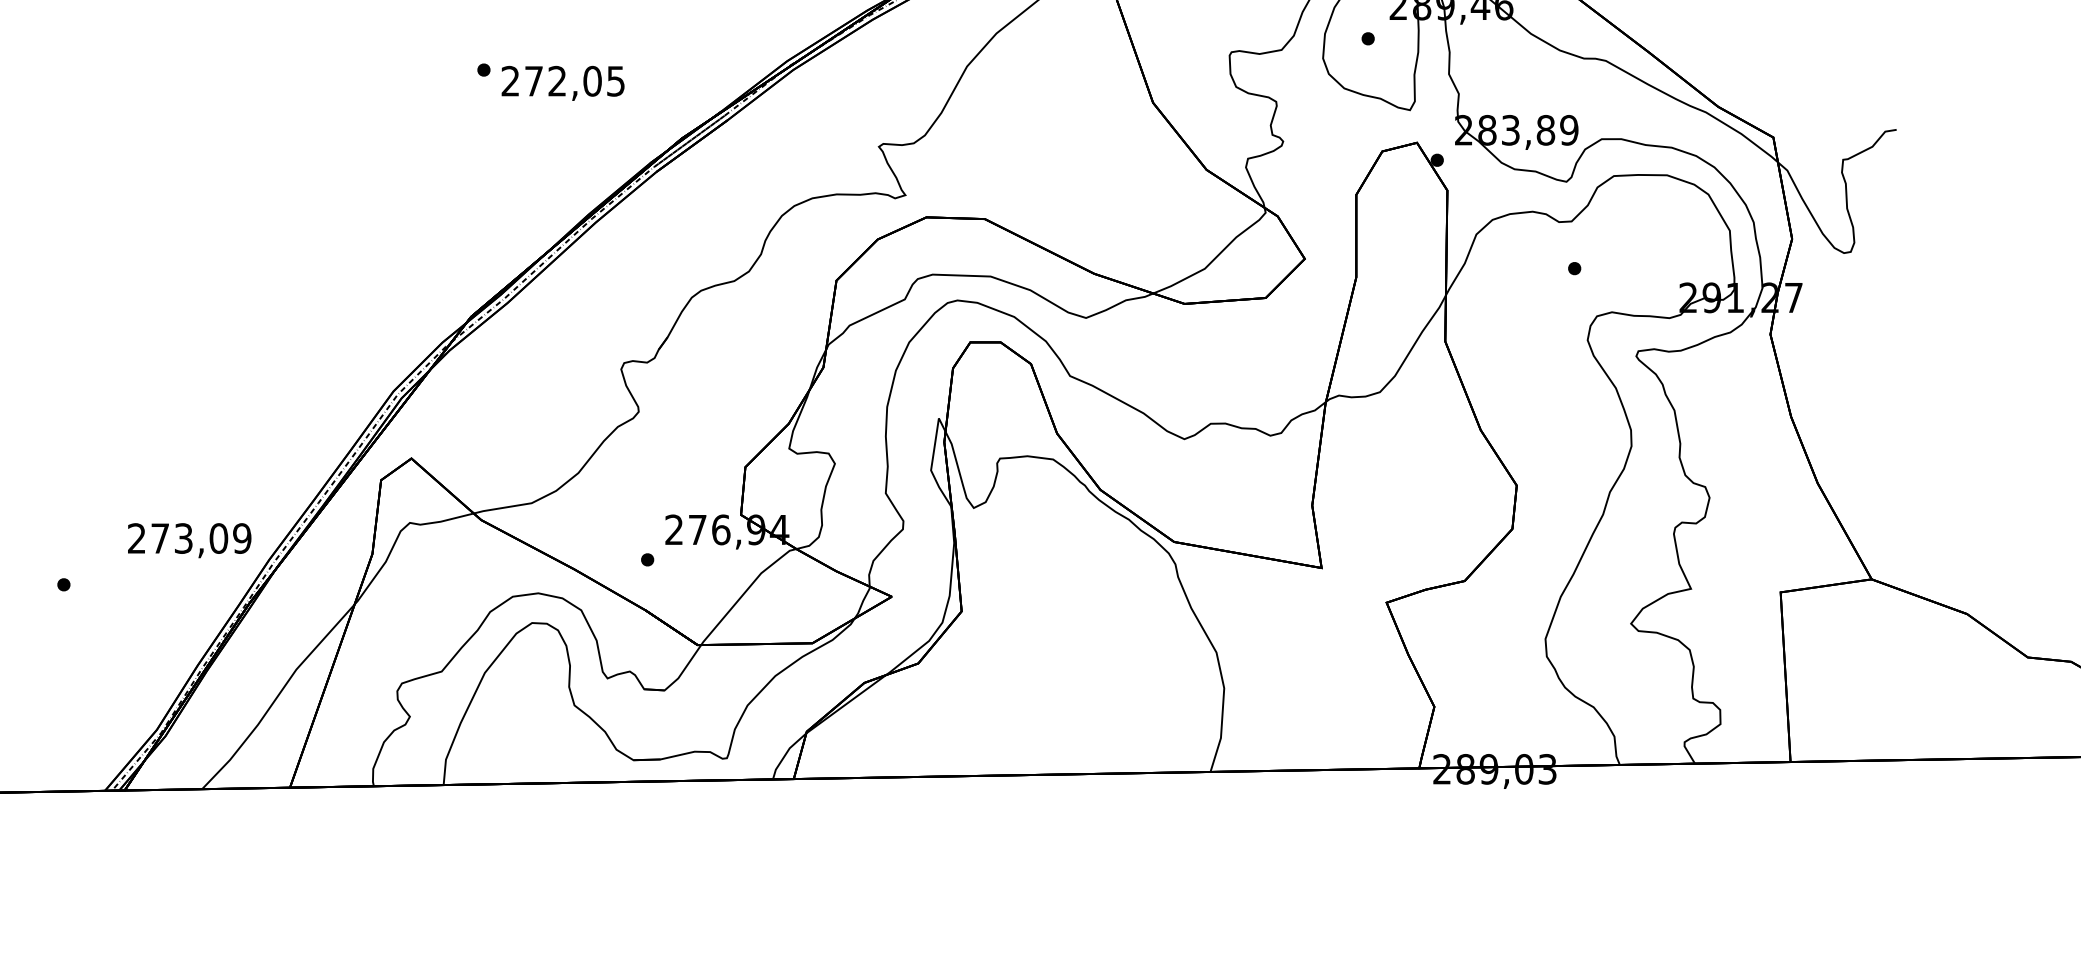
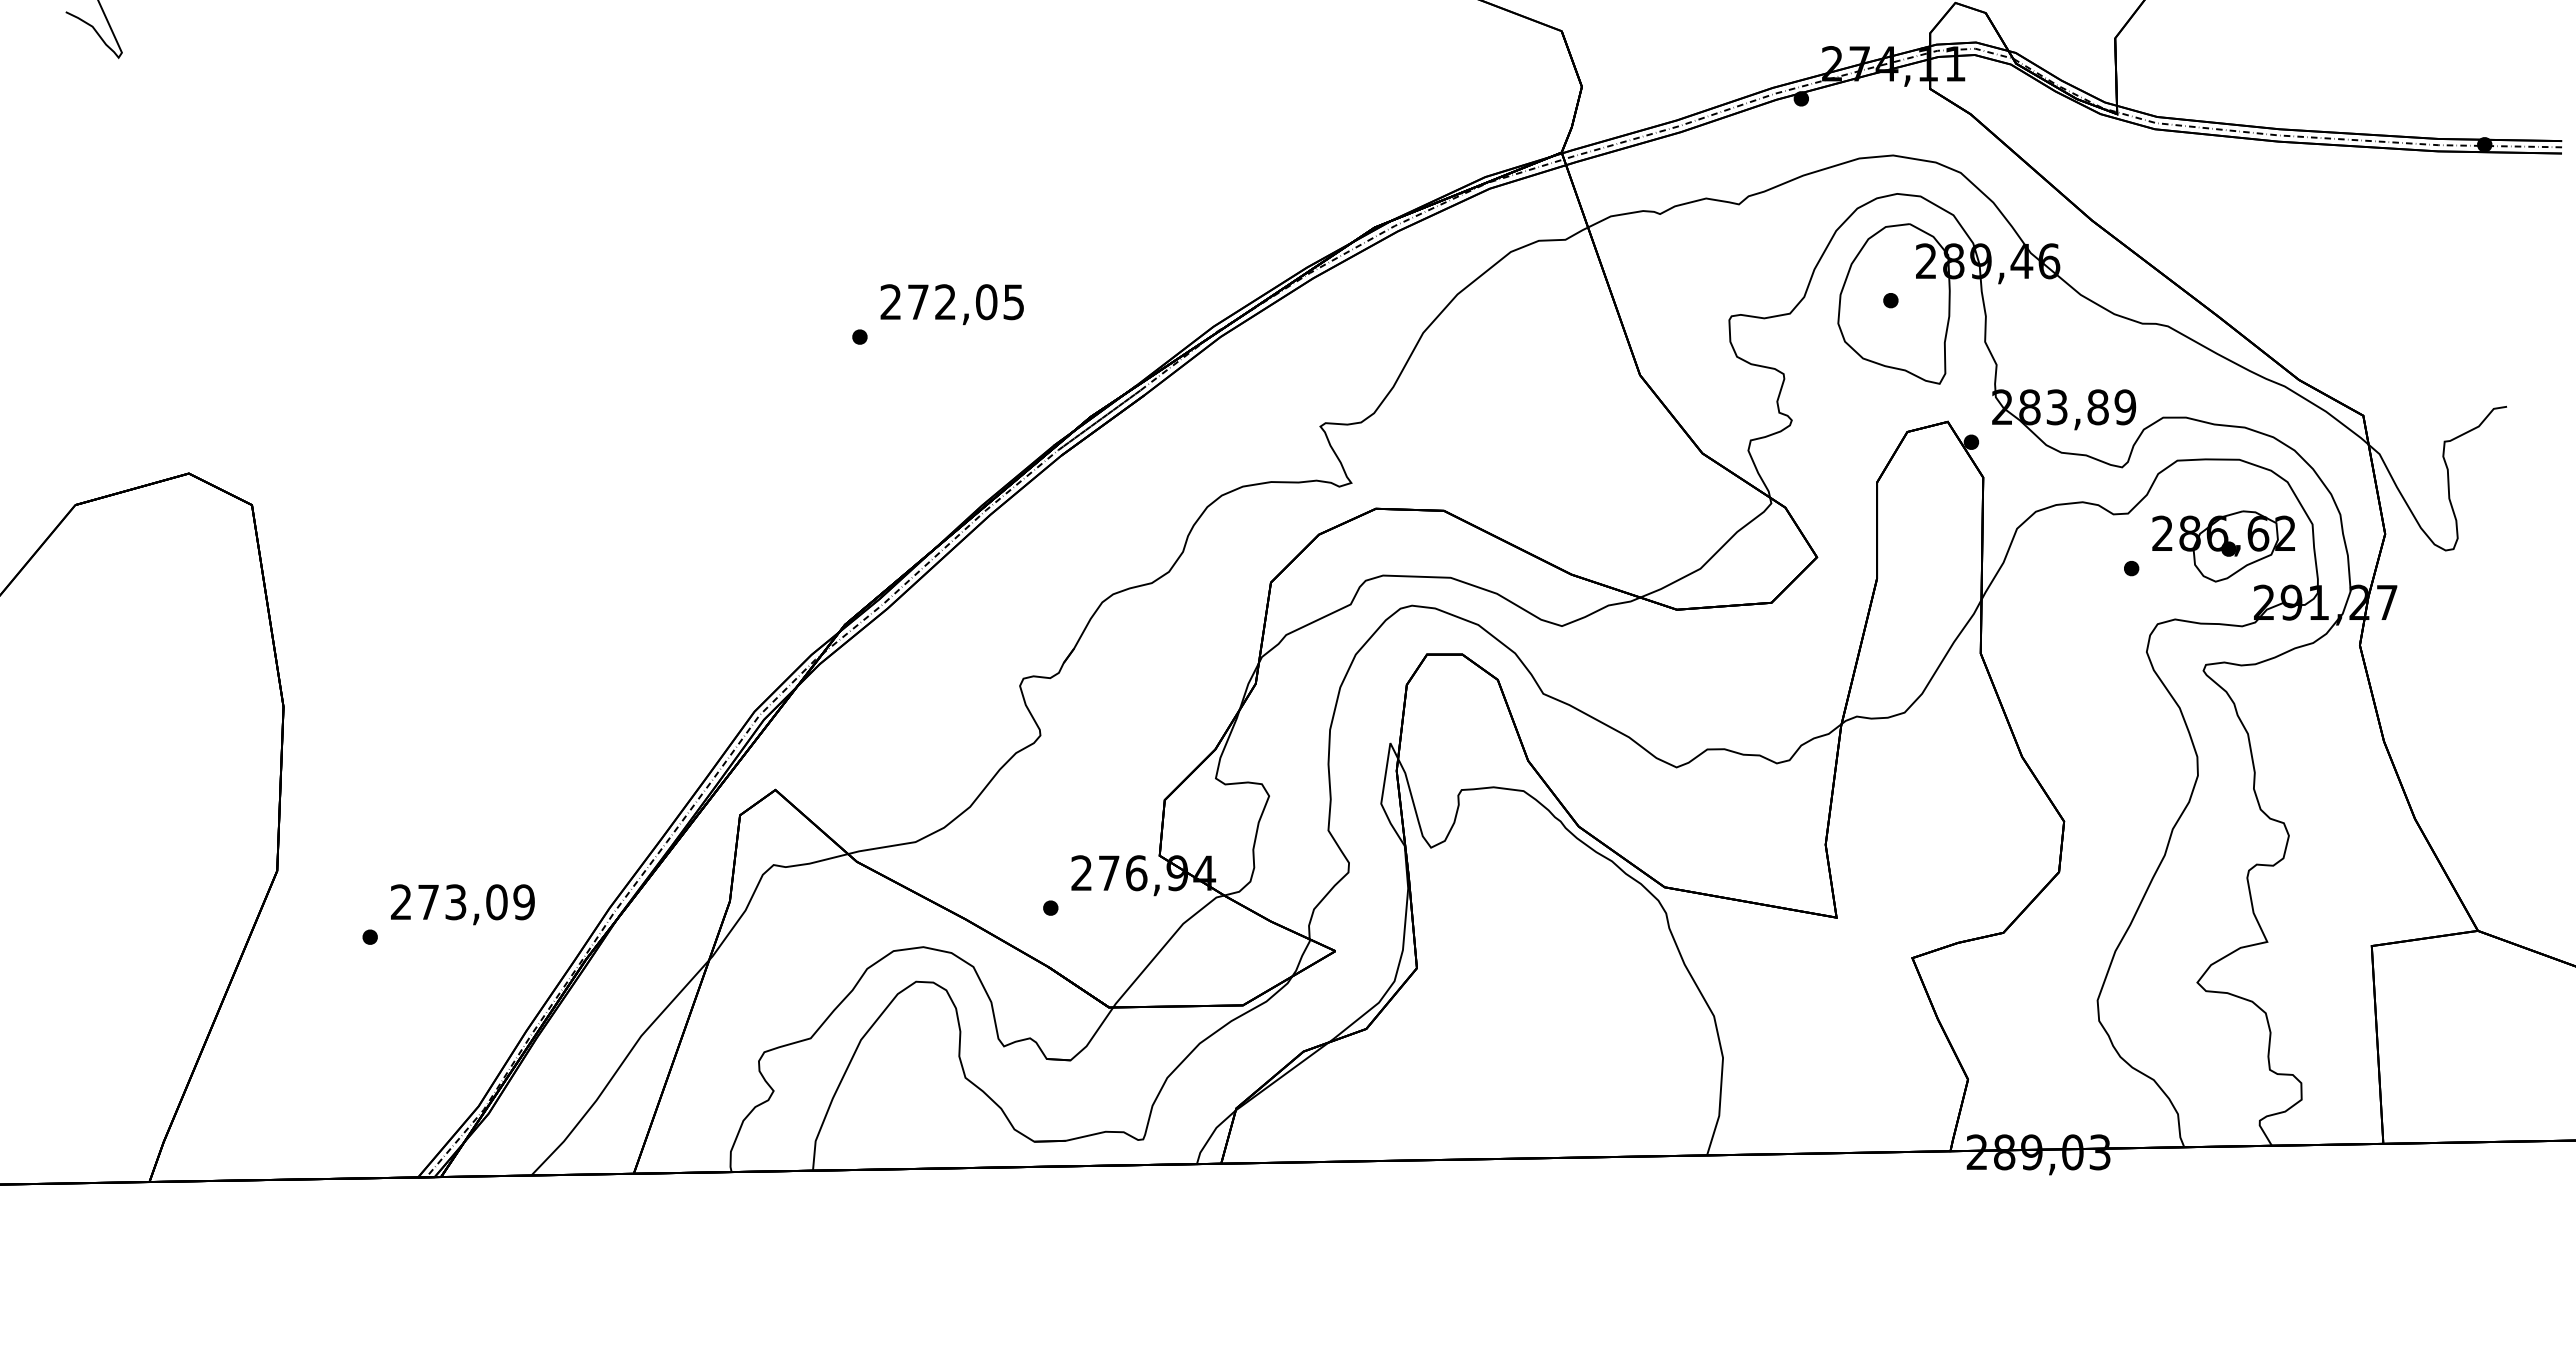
text: (562, 83) -> (951, 304), moved
part: (1653, 249) -> (2223, 546), added
text: (189, 540) -> (462, 904), moved

